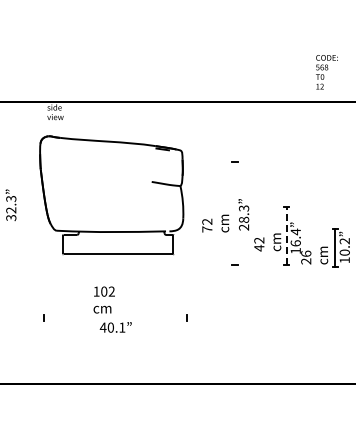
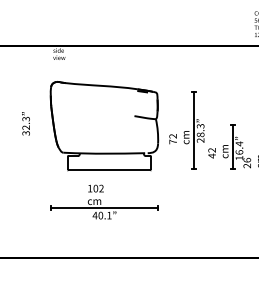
line: (234, 213) -> (193, 130), added
part: (111, 231) -> (104, 153), moved
line: (286, 235) -> (232, 146), dashed -> solid
line: (115, 317) -> (104, 208), added

